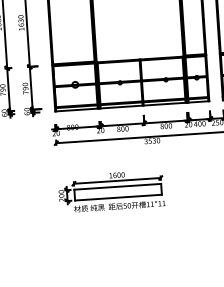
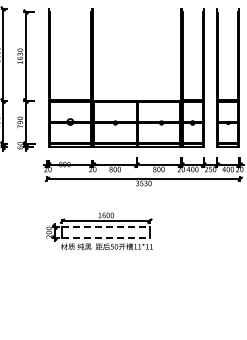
line: (118, 187) -> (106, 227), solid -> dashed
line: (118, 198) -> (106, 238), solid -> dashed

